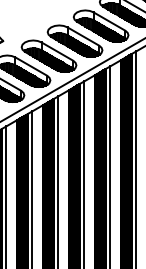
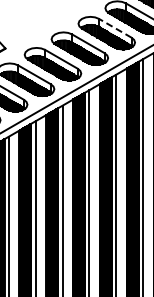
line: (109, 21) -> (115, 28), solid -> dashed

